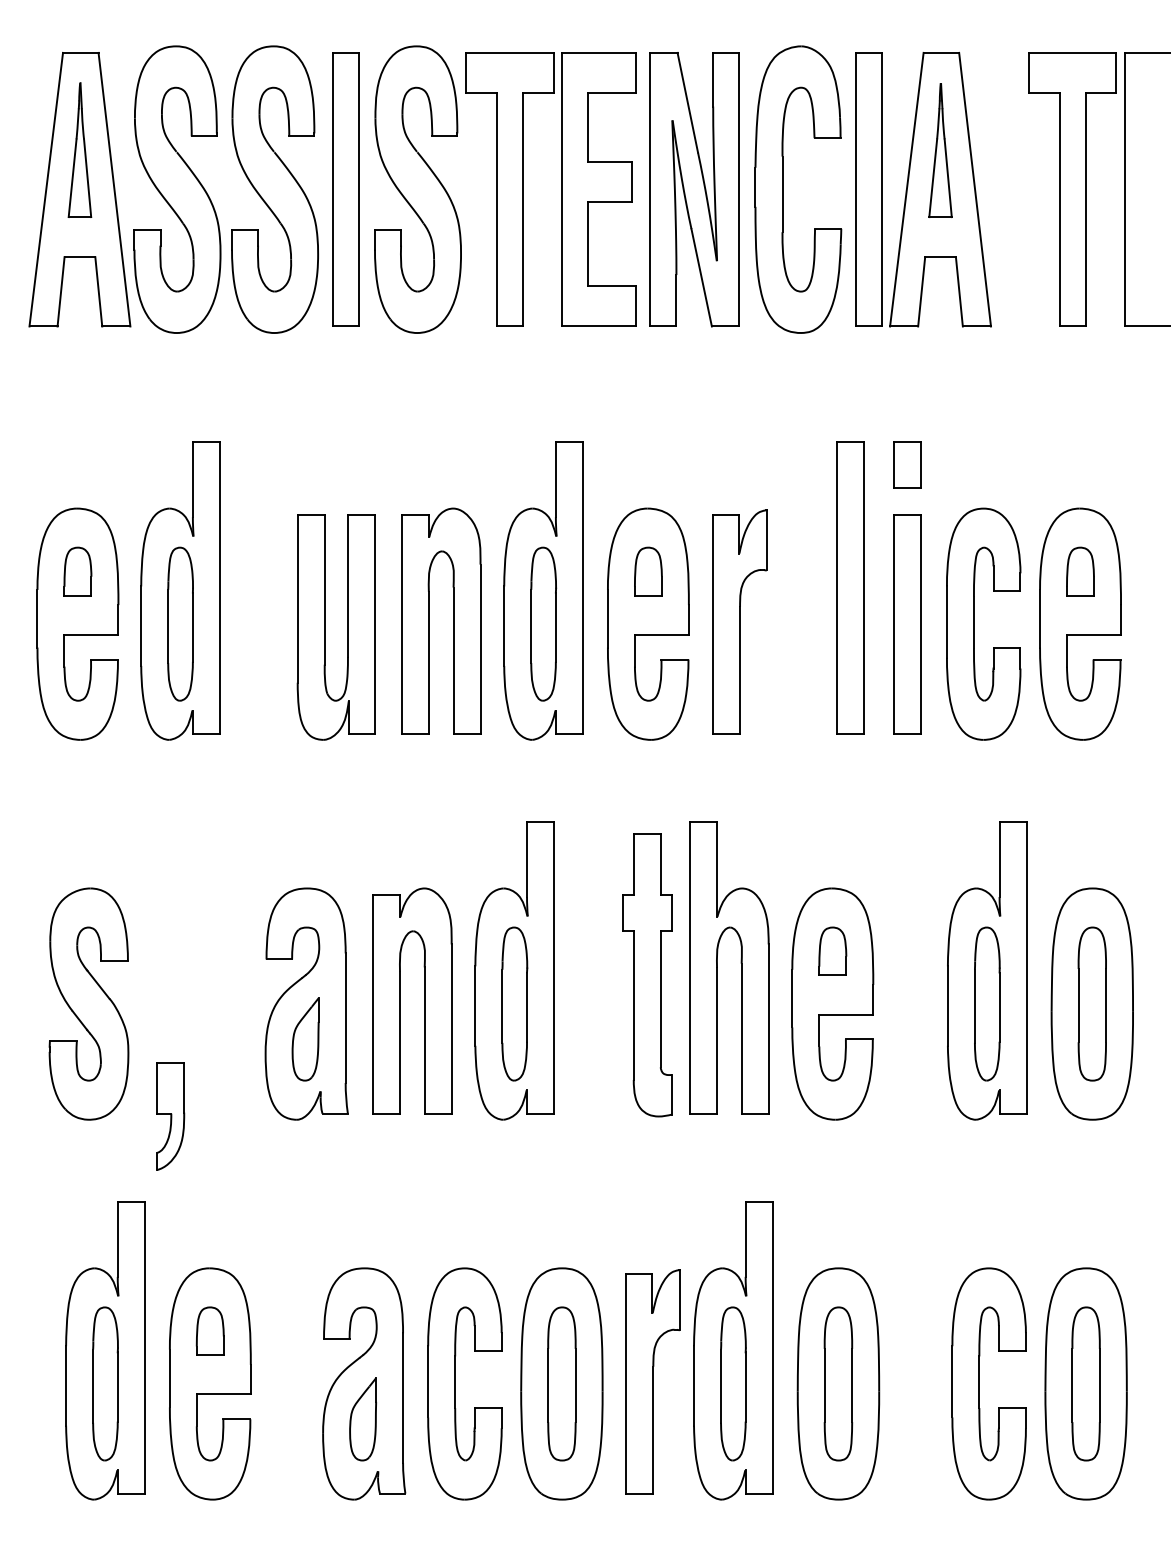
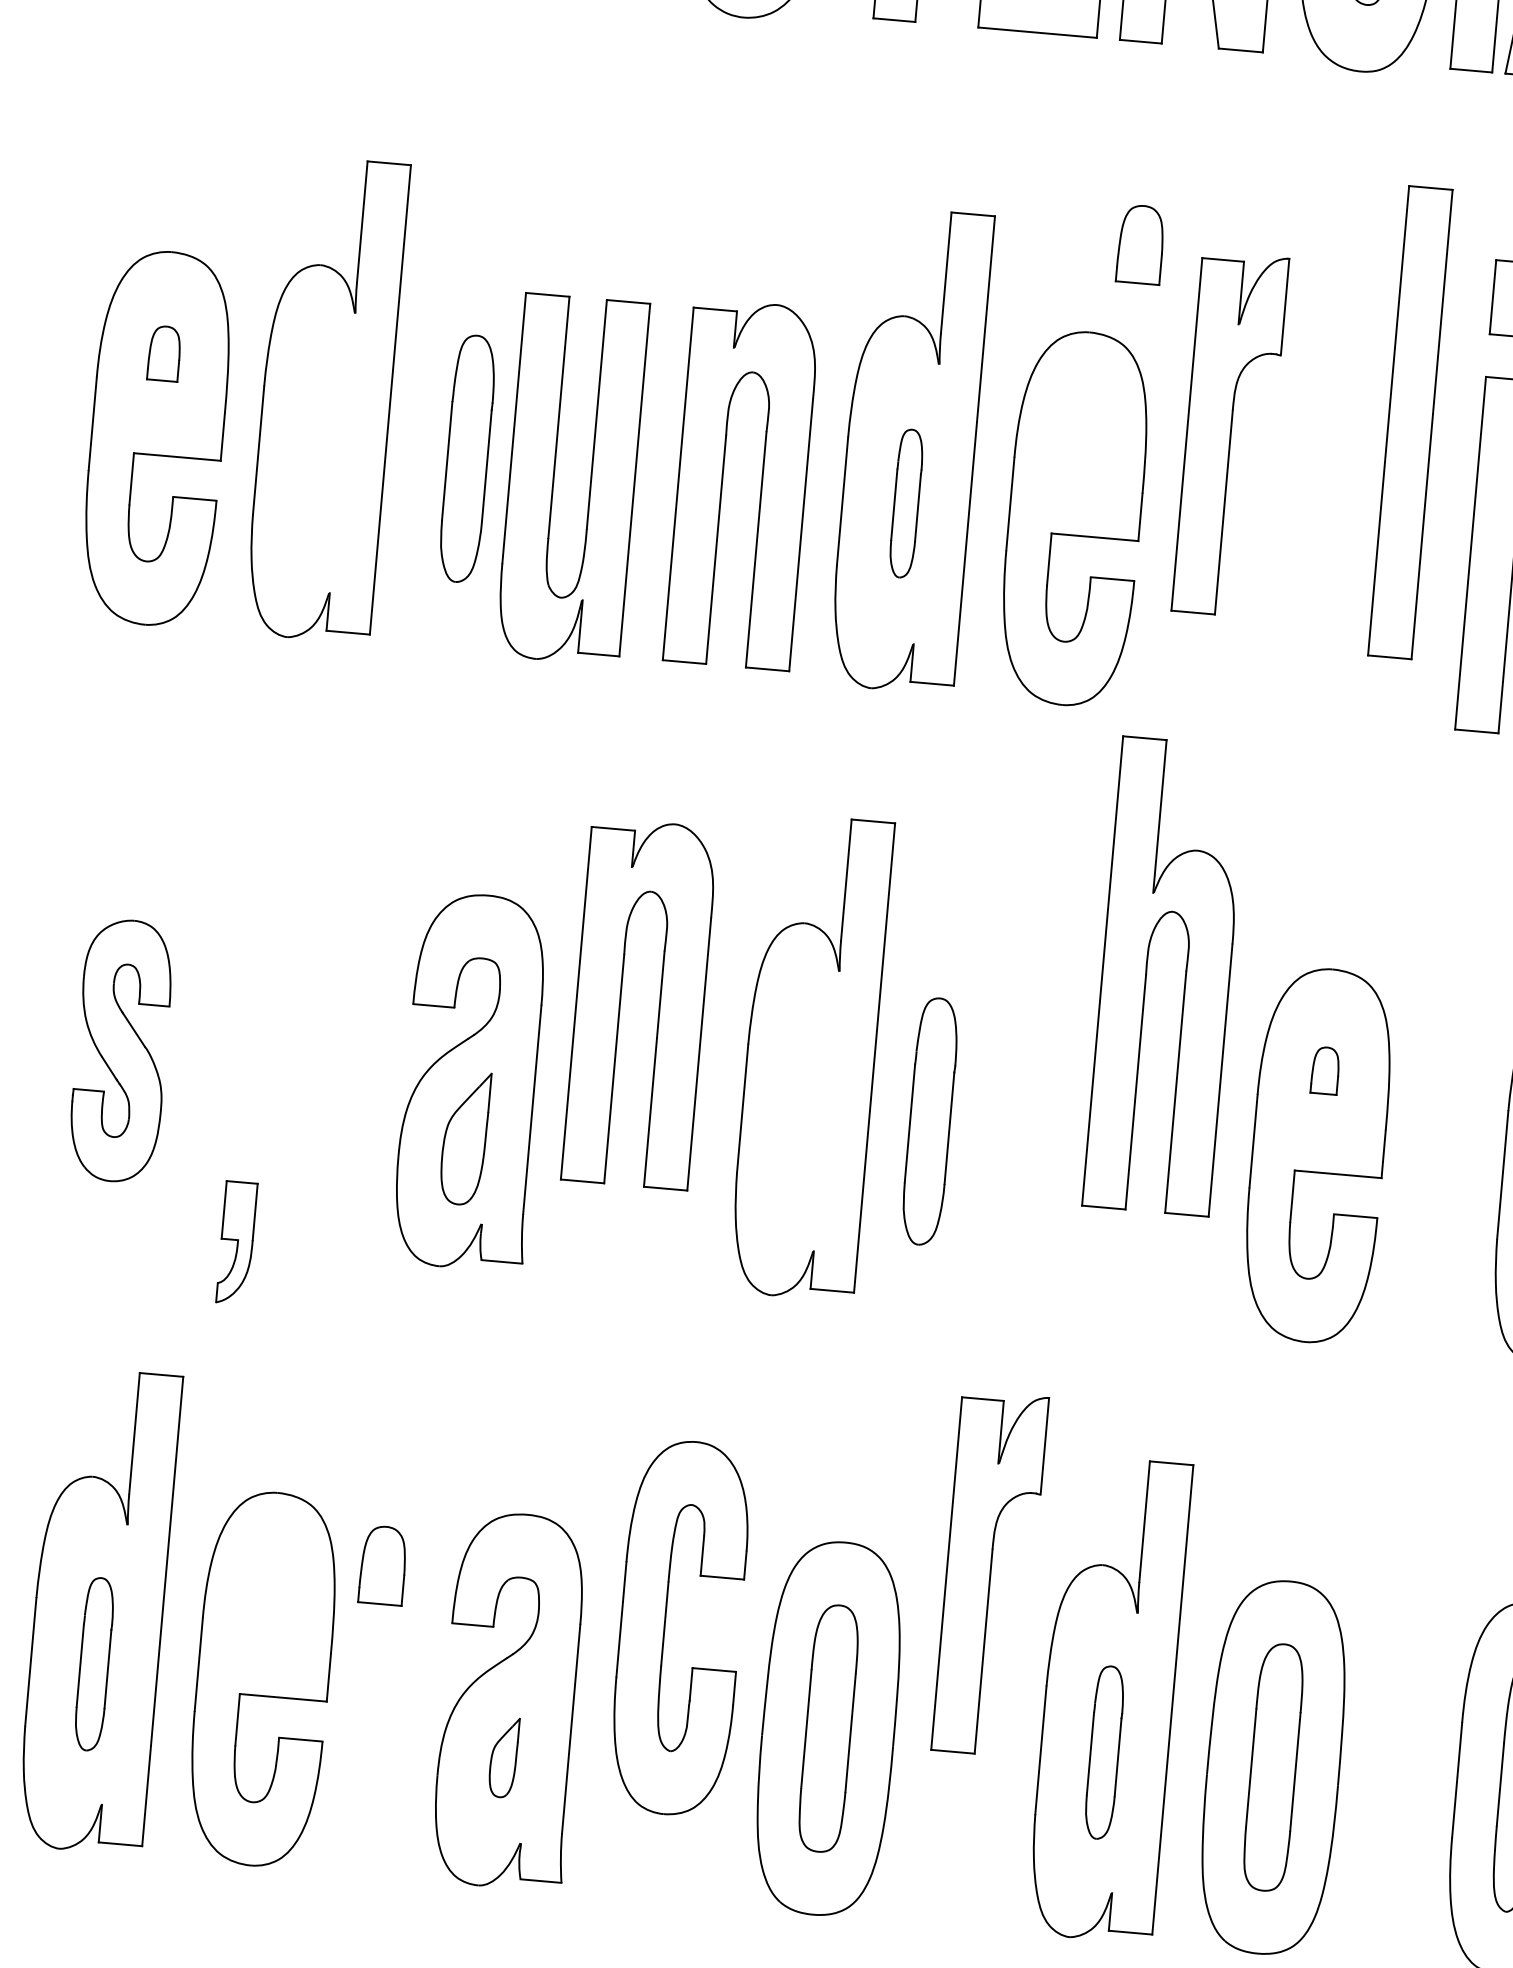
part: (77, 571) -> (163, 353), size x0.7
part: (648, 571) -> (1141, 244), moved
part: (850, 587) -> (1410, 421), moved
part: (739, 621) -> (1229, 433), moved
part: (180, 623) -> (467, 457), moved
part: (543, 623) -> (906, 502), size x0.6
part: (832, 950) -> (1324, 1069), size x0.6
part: (740, 963) -> (1184, 971), moved
part: (647, 975) -> (1023, 1083), removed
part: (400, 1000) -> (620, 1001), moved
part: (88, 1003) -> (120, 1049), size x0.7
part: (514, 1003) -> (929, 1120), moved
part: (170, 1116) -> (236, 1243), size x0.7
part: (209, 1330) -> (382, 1563), moved
part: (652, 1381) -> (989, 1573), moved
part: (105, 1383) -> (94, 1663), size x0.7
part: (455, 1383) -> (665, 1625), moved
part: (733, 1383) -> (1104, 1751), size x0.7
part: (362, 1419) -> (502, 1757), size x0.6

